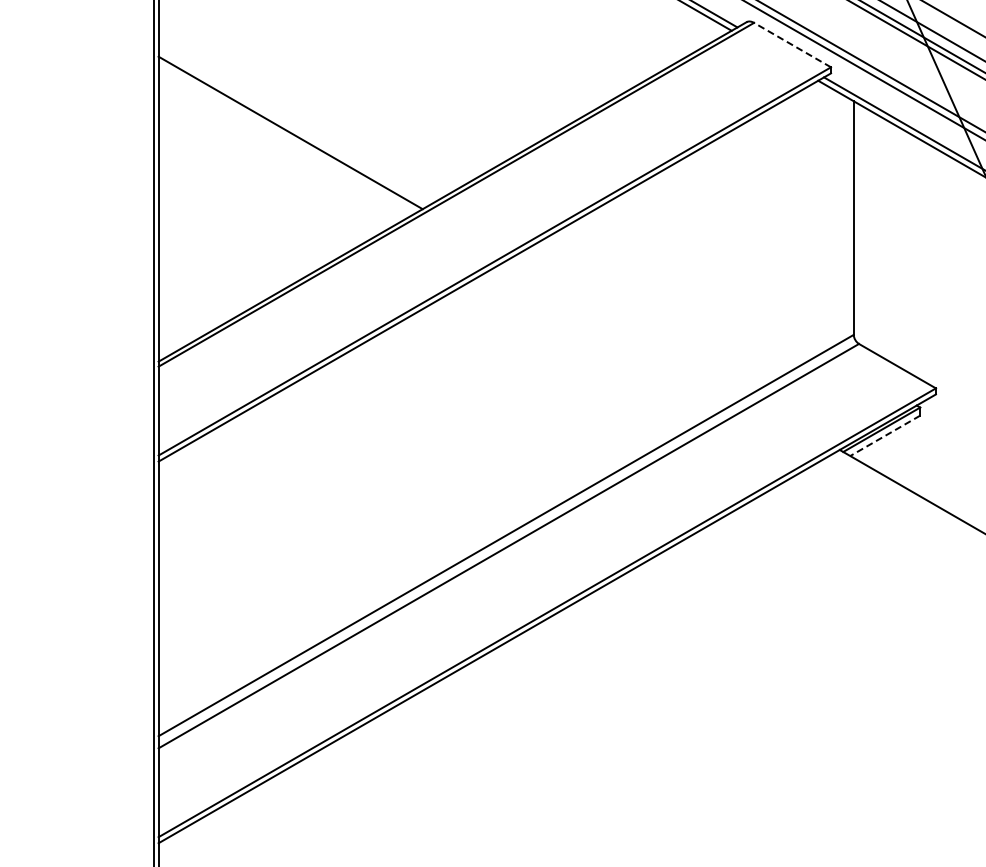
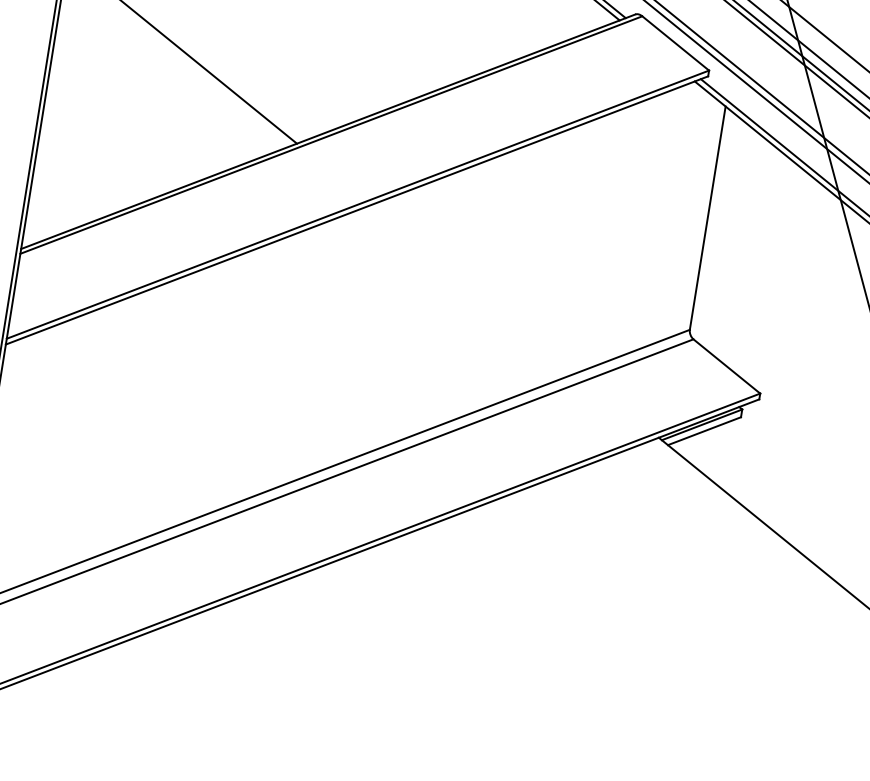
line: (792, 44) -> (675, 42), dashed -> solid
line: (884, 436) -> (703, 431), dashed -> solid

